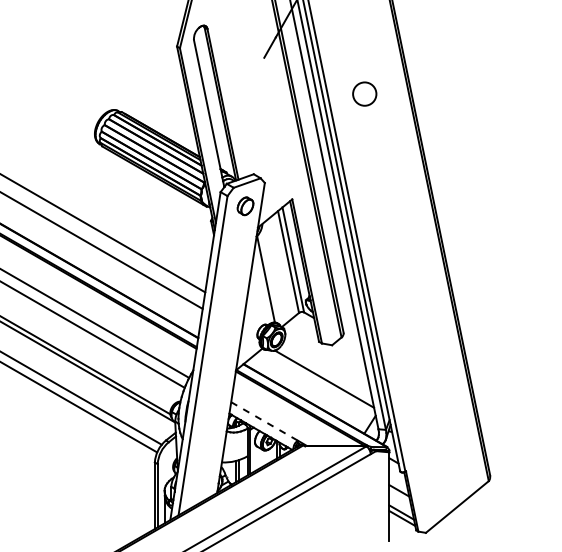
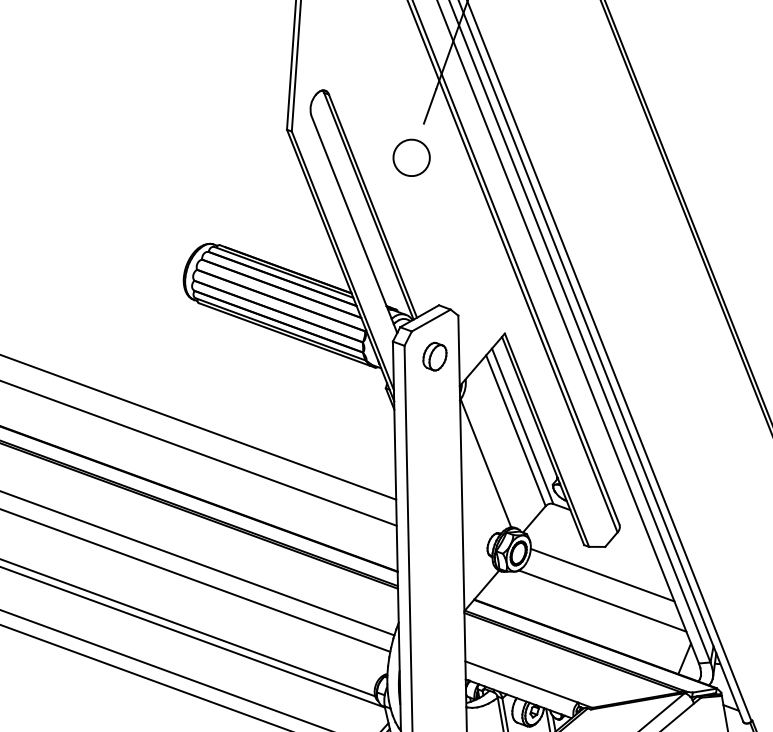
circle: (364, 93) -> (411, 157), moved
line: (326, 362) -> (601, 574), added
line: (264, 421) -> (521, 682), dashed -> solid

